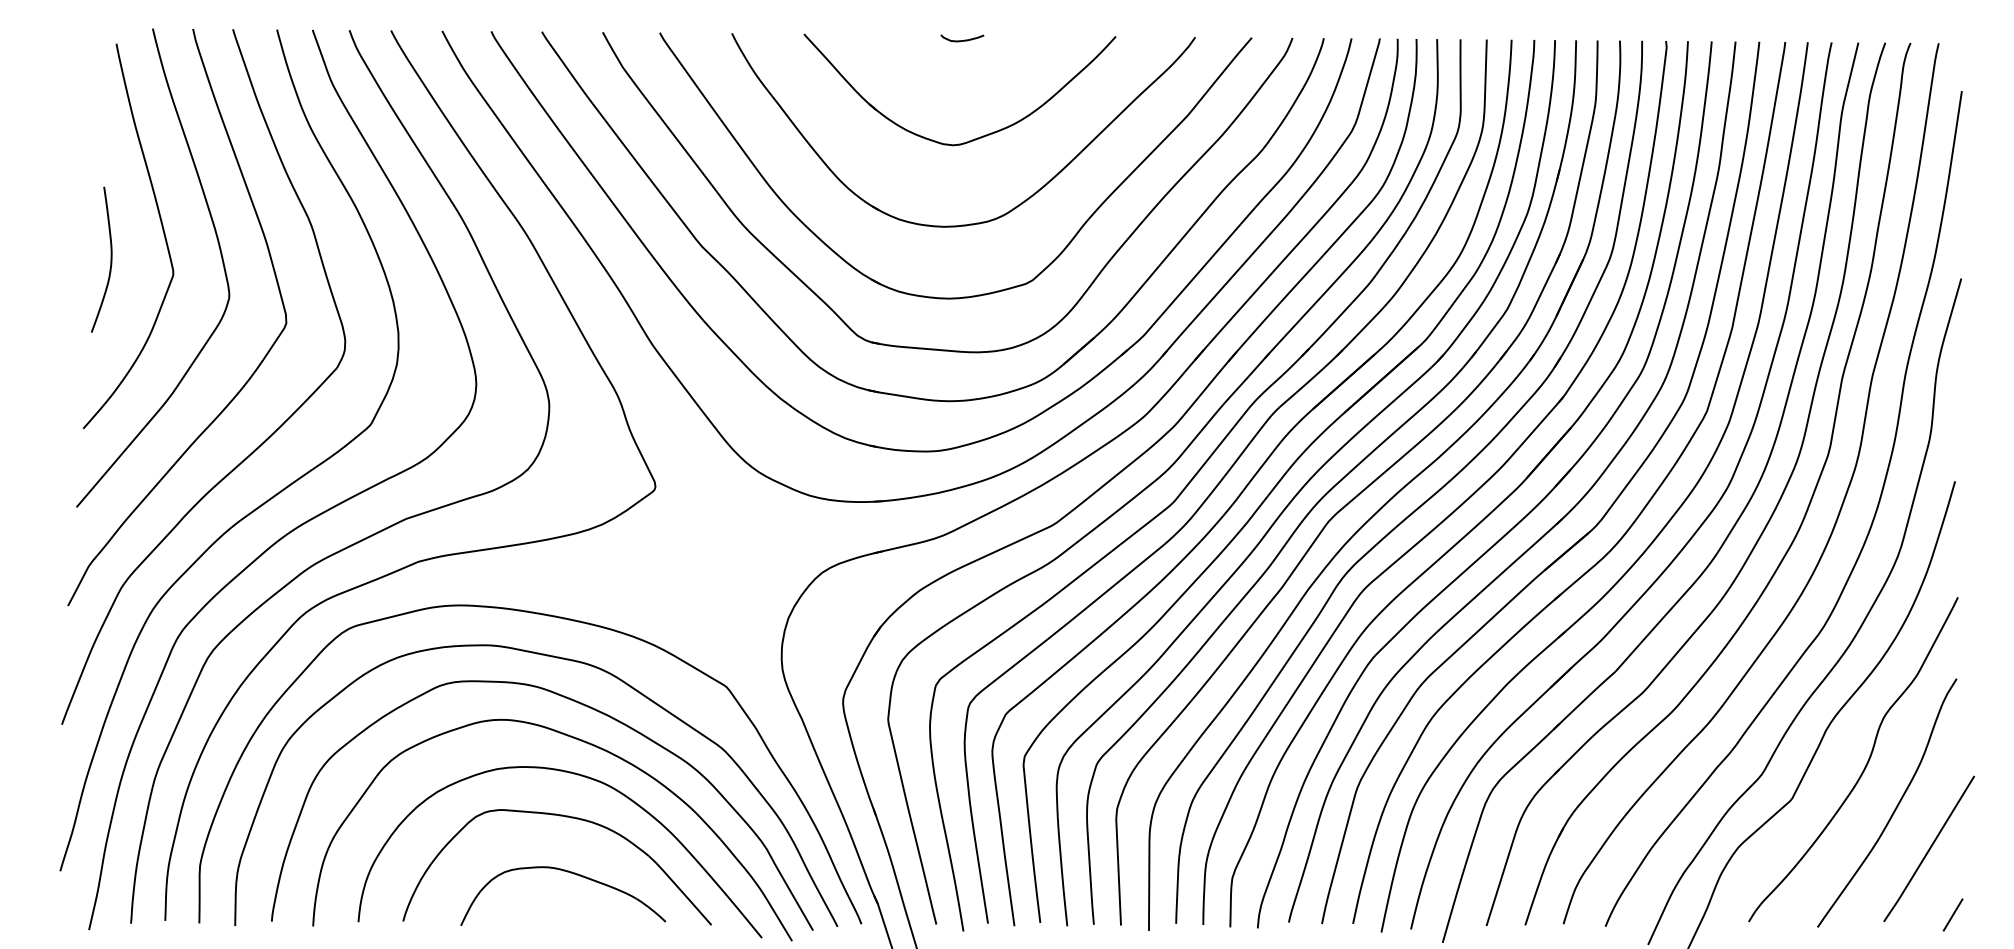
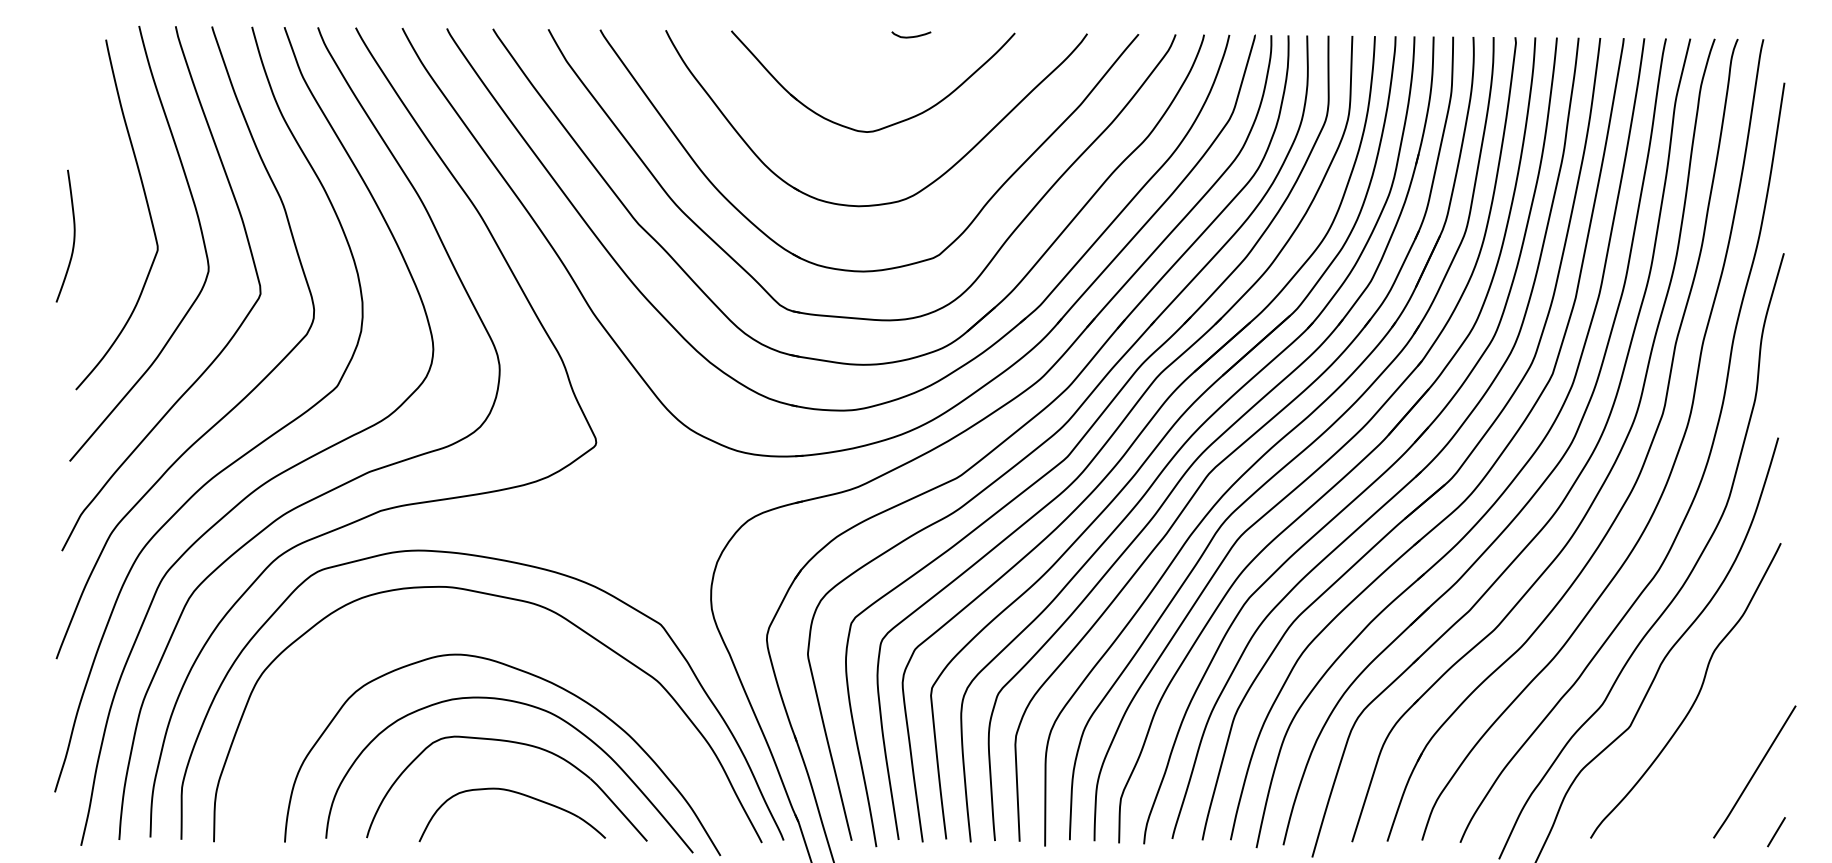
curve: (962, 40) -> (911, 36), moved
curve: (110, 258) -> (73, 235), moved
curve: (582, 705) -> (529, 641), removed
curve: (1893, 809) -> (1722, 736), removed

